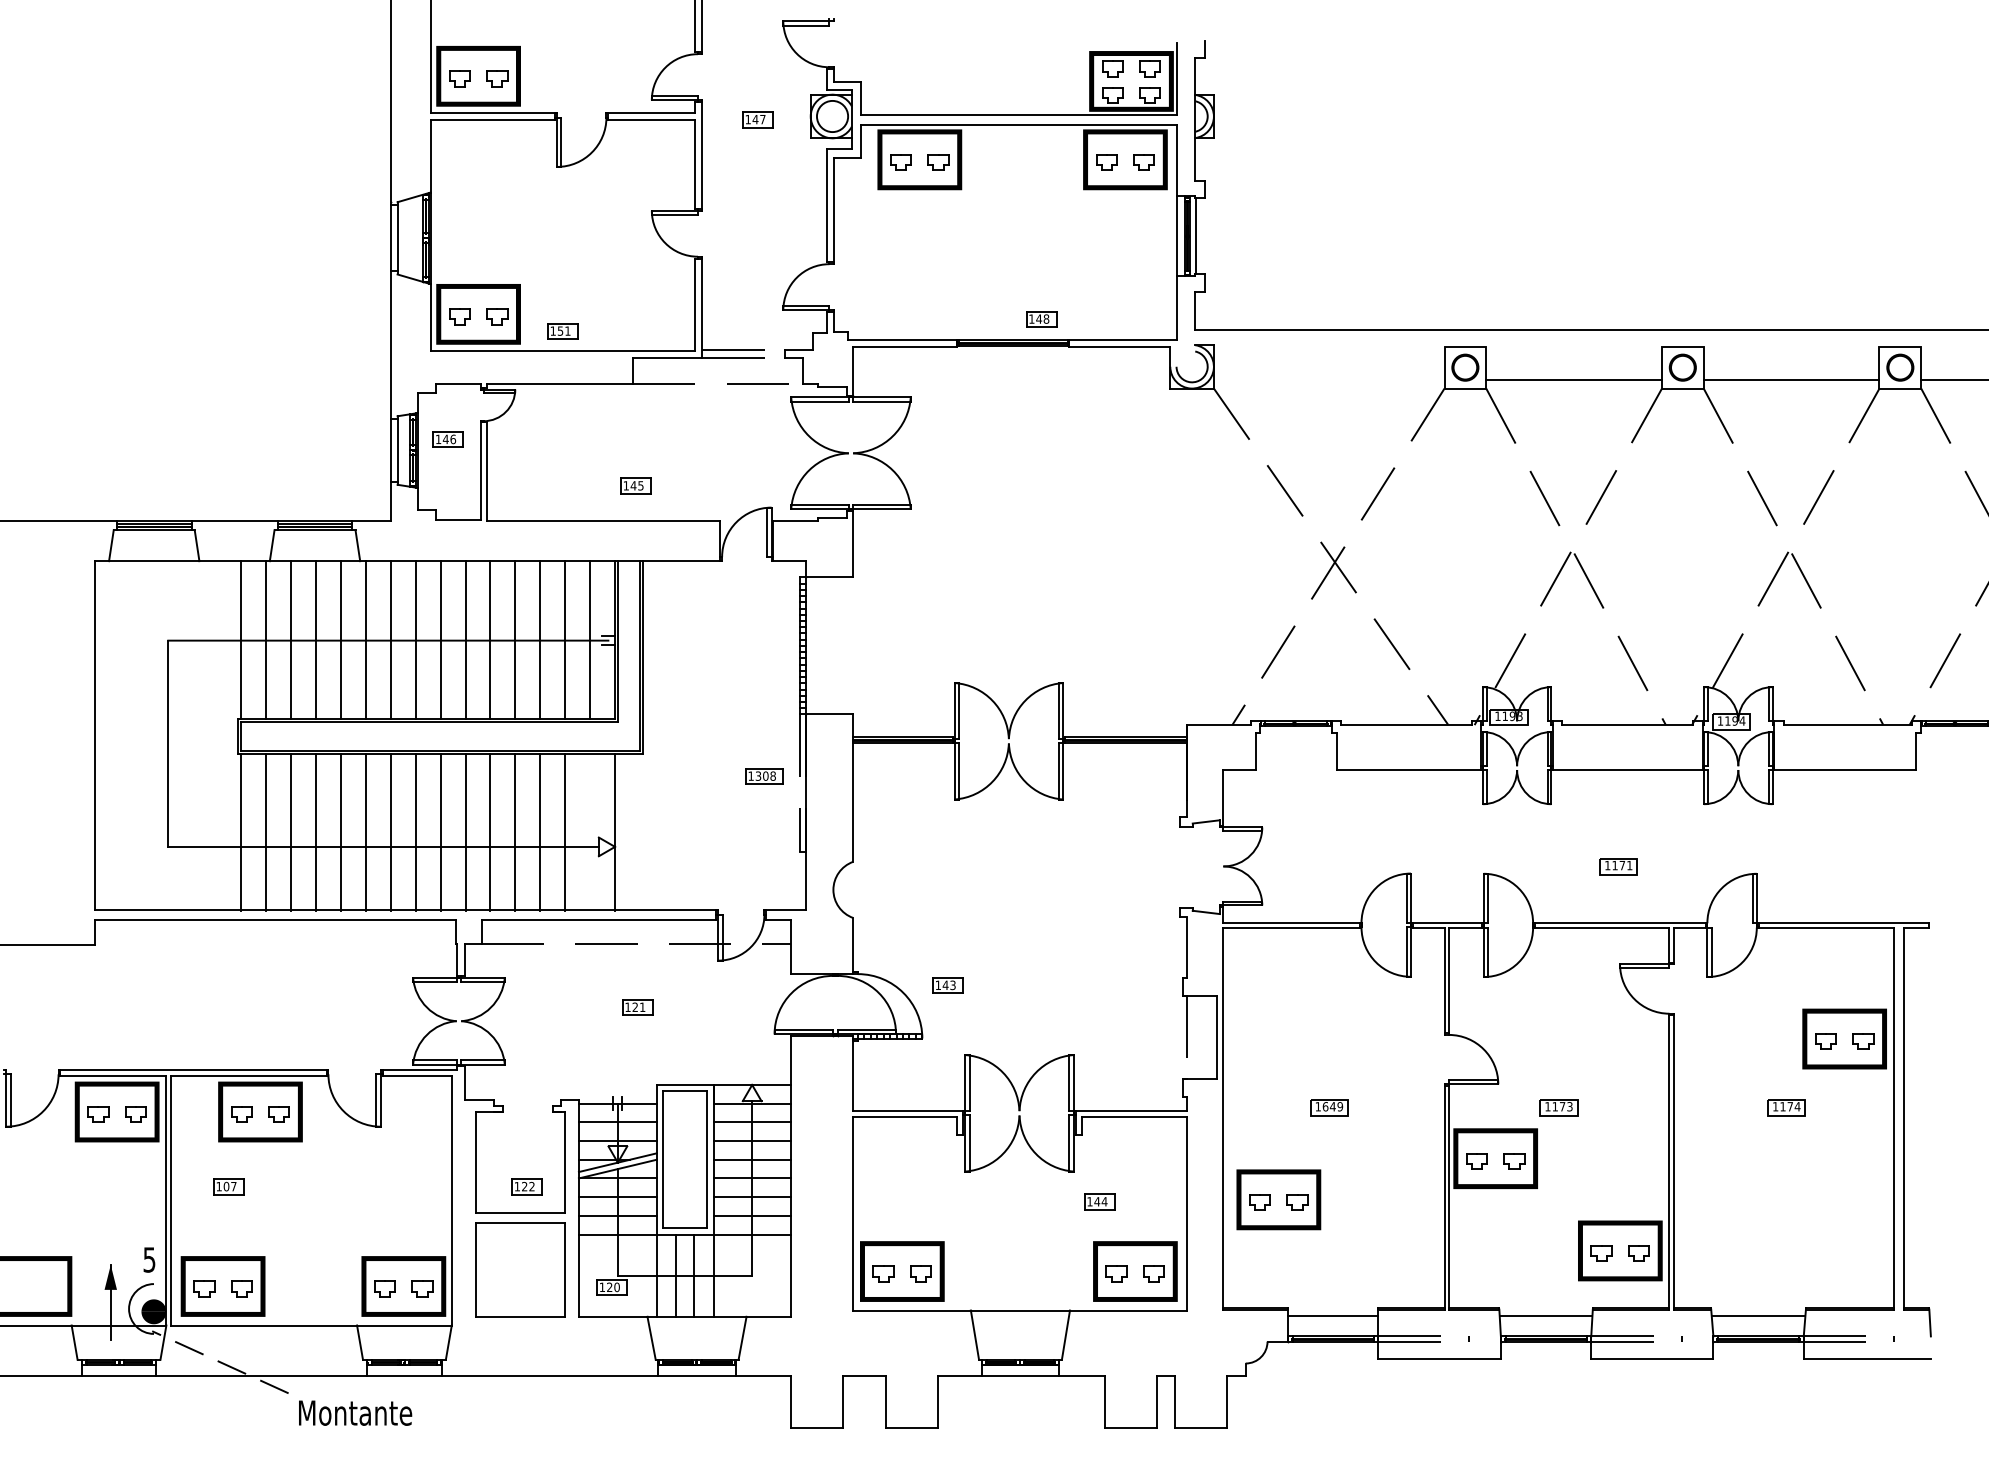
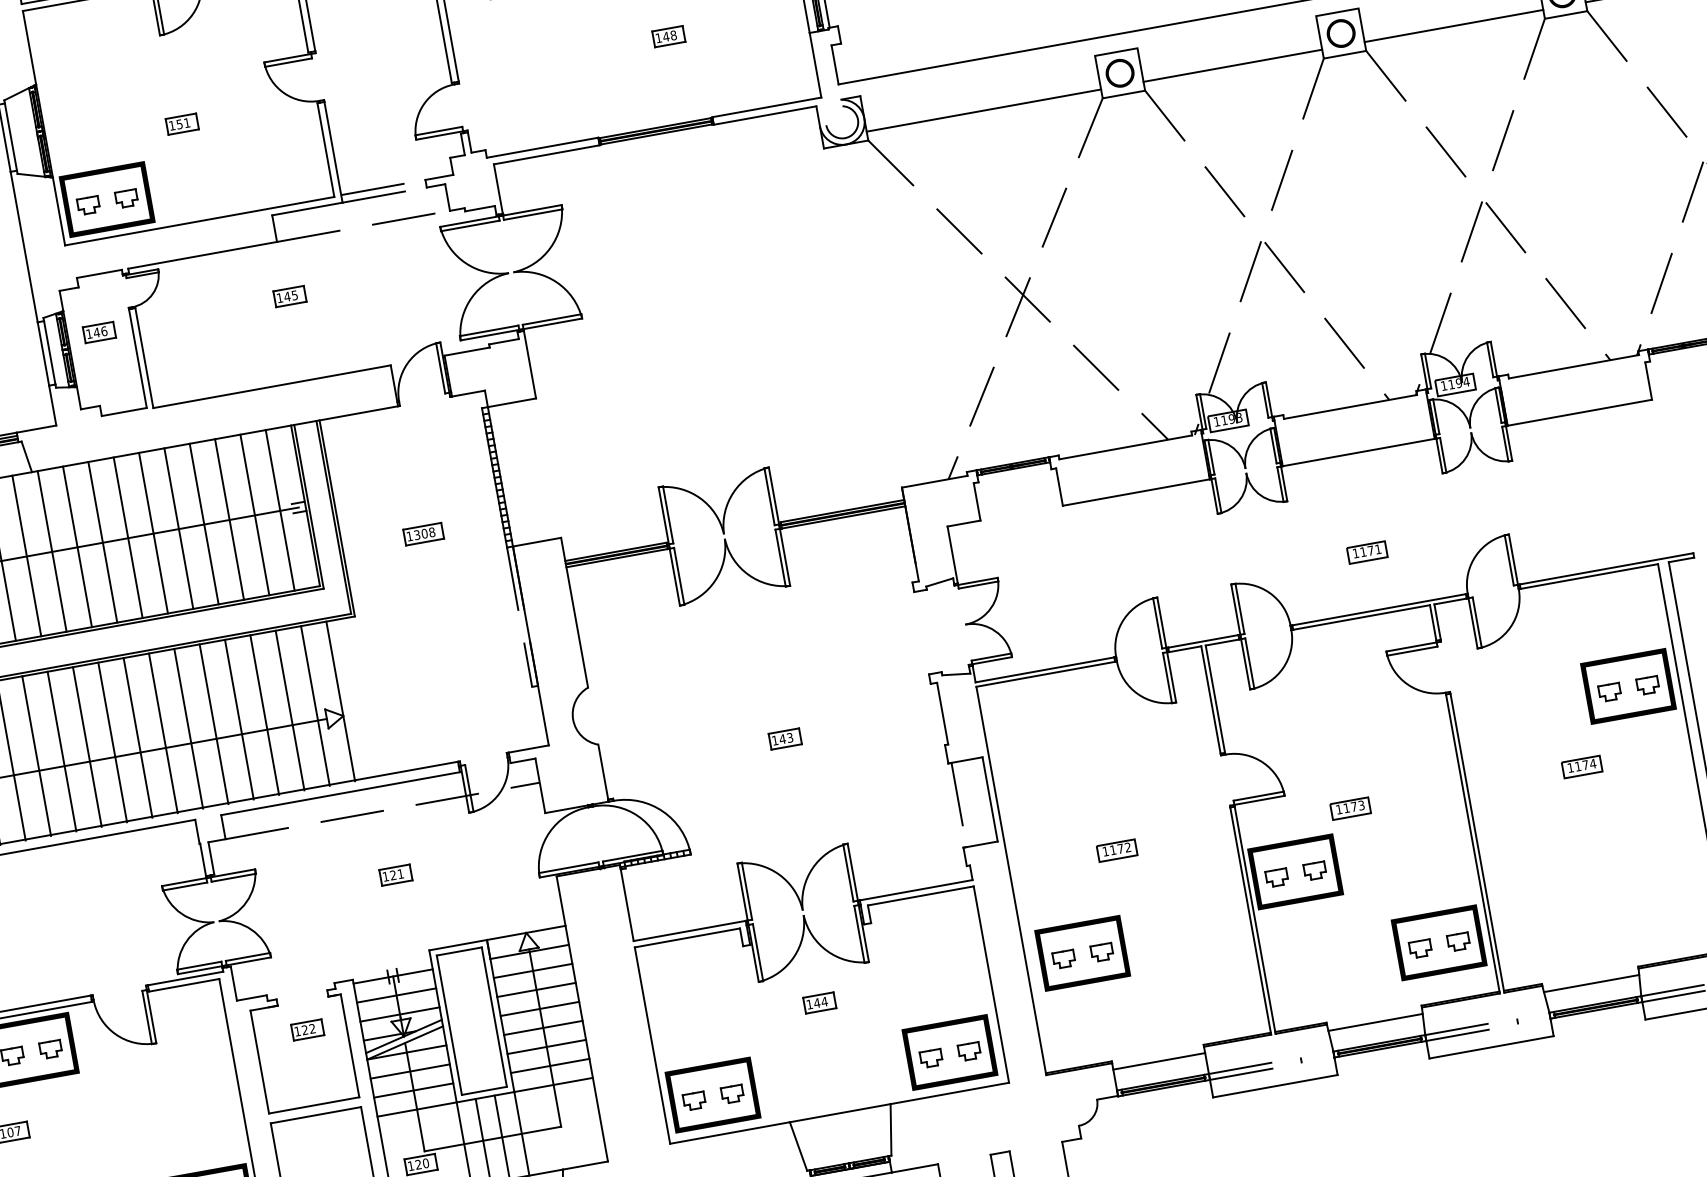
part: (1041, 319) -> (668, 36), moved
part: (562, 331) -> (181, 124), moved
line: (1328, 379) -> (983, 110), added
part: (635, 485) -> (289, 296), moved
part: (764, 776) -> (423, 534), moved
line: (590, 832) -> (315, 705), added
part: (947, 985) -> (784, 739), moved
text: (1332, 1106) -> (1120, 848), 1649 -> 1172
part: (526, 1186) -> (306, 1029), moved
part: (1099, 1201) -> (819, 1002), moved

